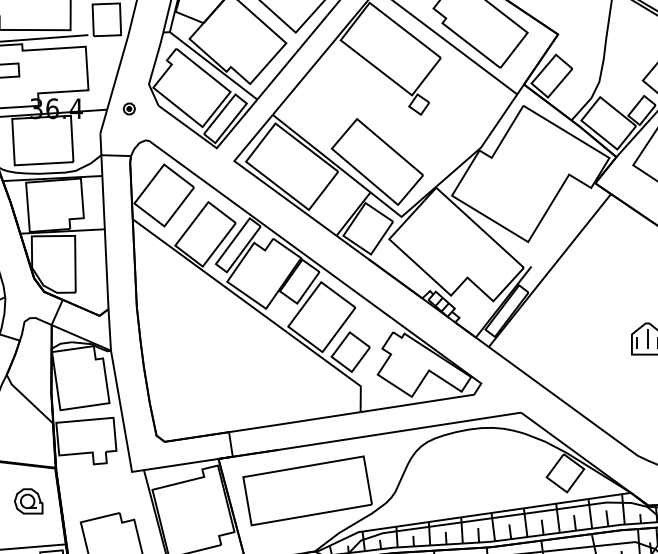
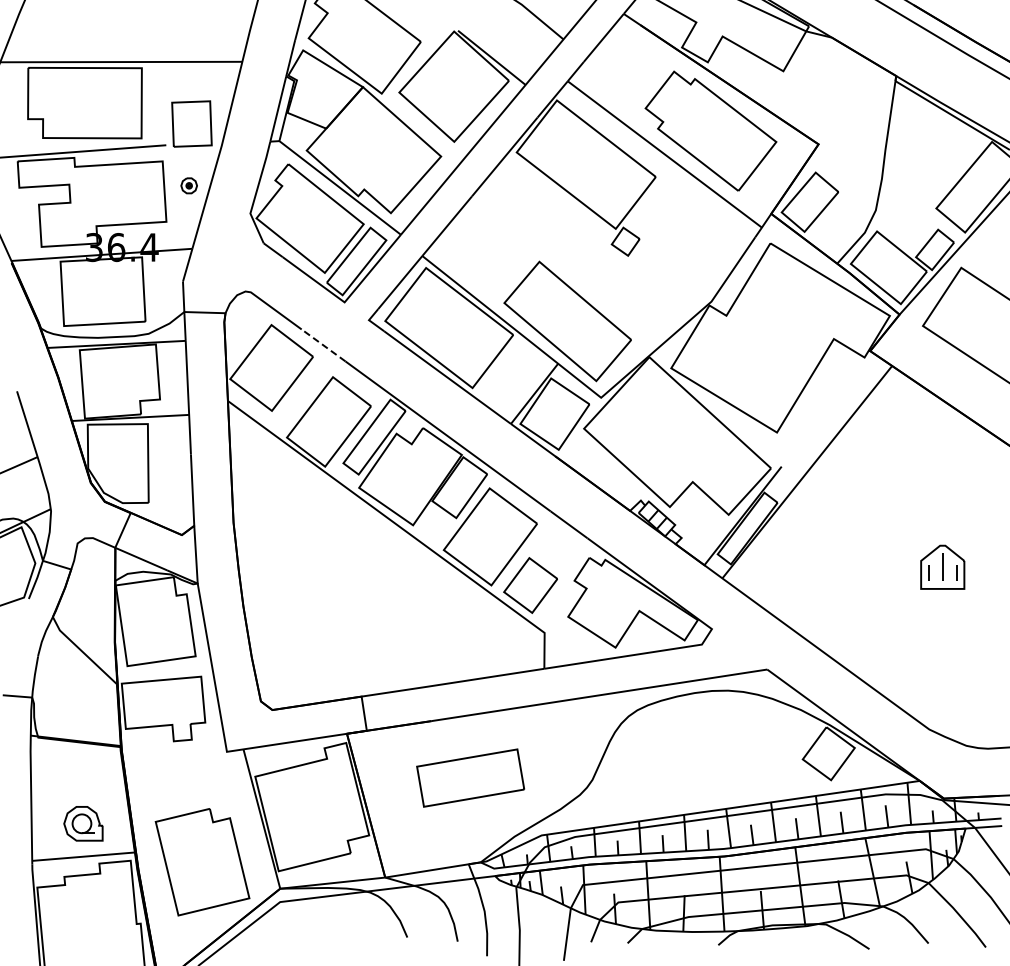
part: (128, 108) -> (188, 185), moved
line: (201, 179) -> (323, 345), solid -> dashed
part: (307, 490) -> (470, 777), size x0.6
part: (28, 501) -> (83, 823), moved

